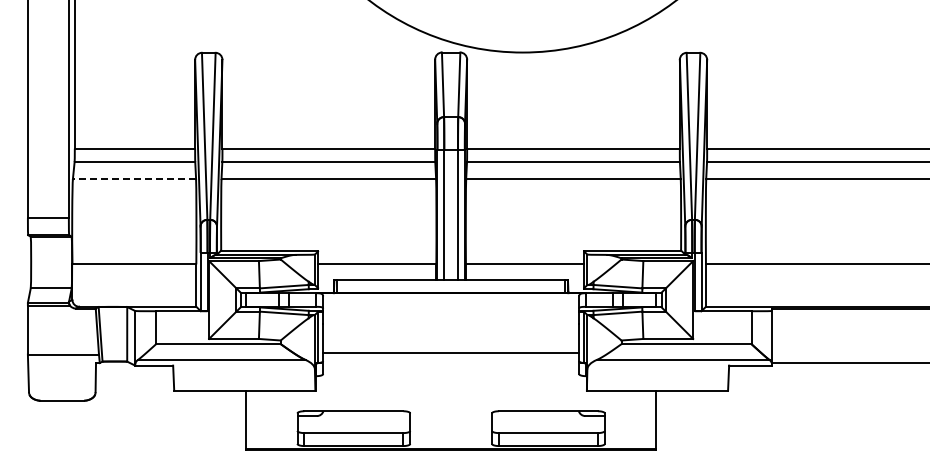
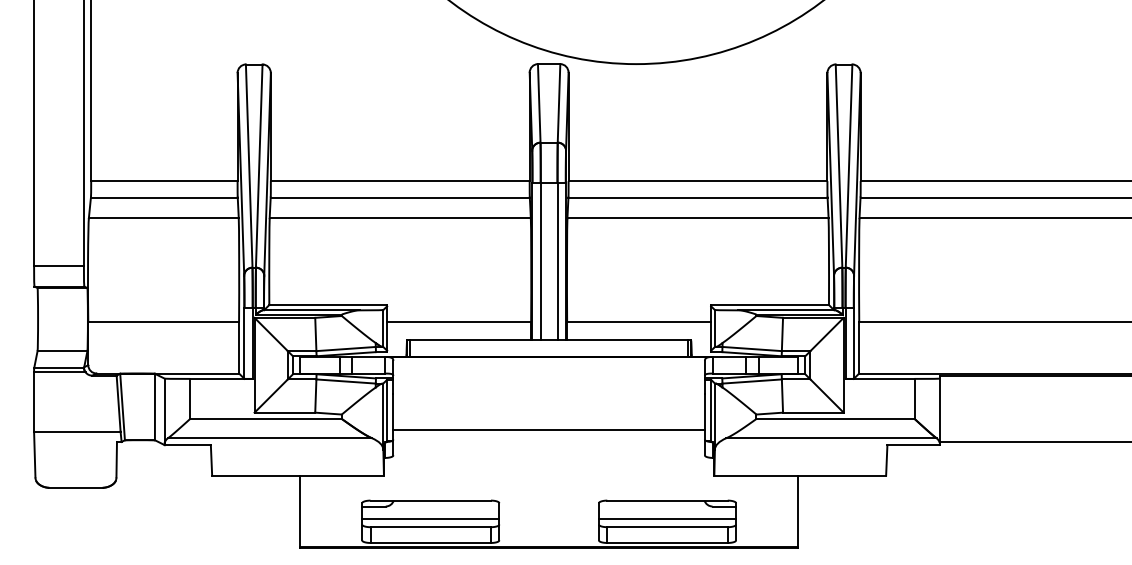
line: (134, 179) -> (163, 218), dashed -> solid
line: (353, 426) -> (430, 519), added
line: (548, 426) -> (667, 519), added

